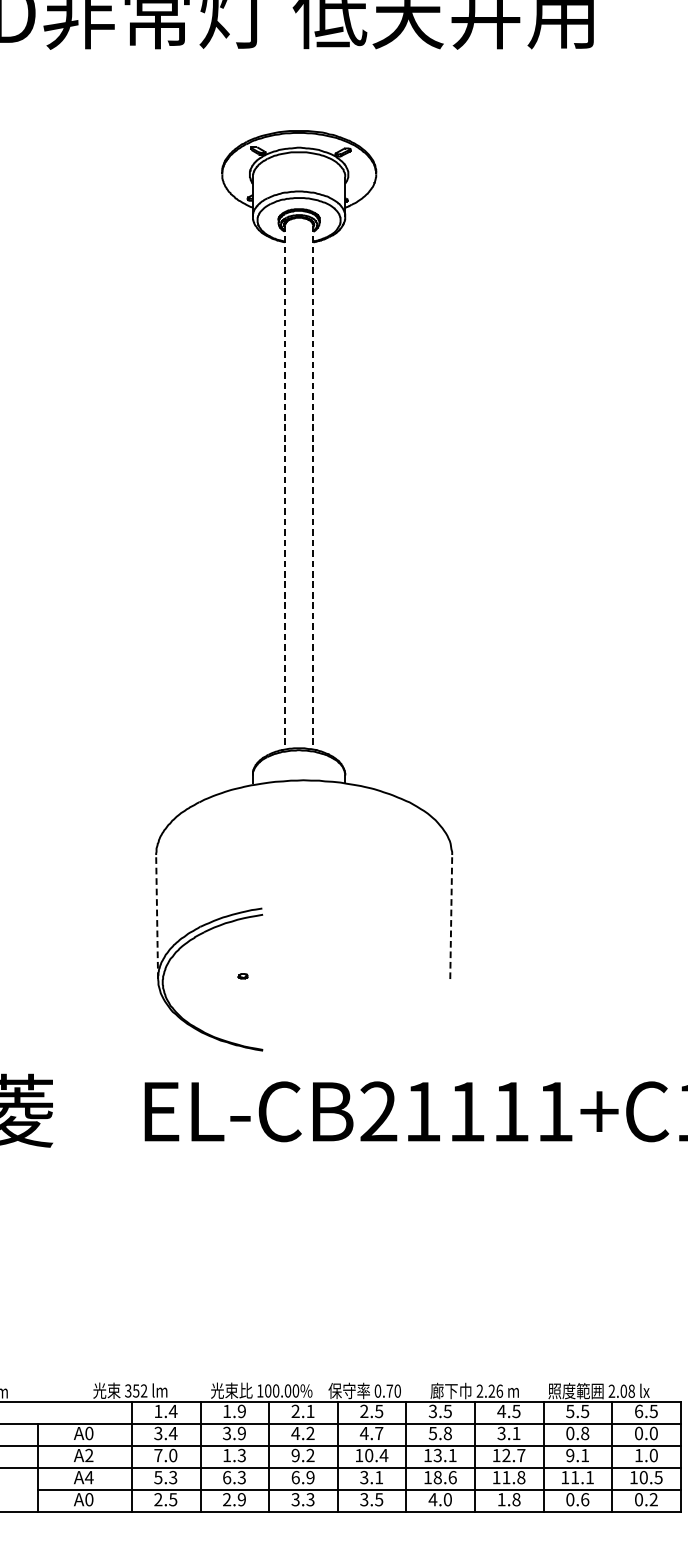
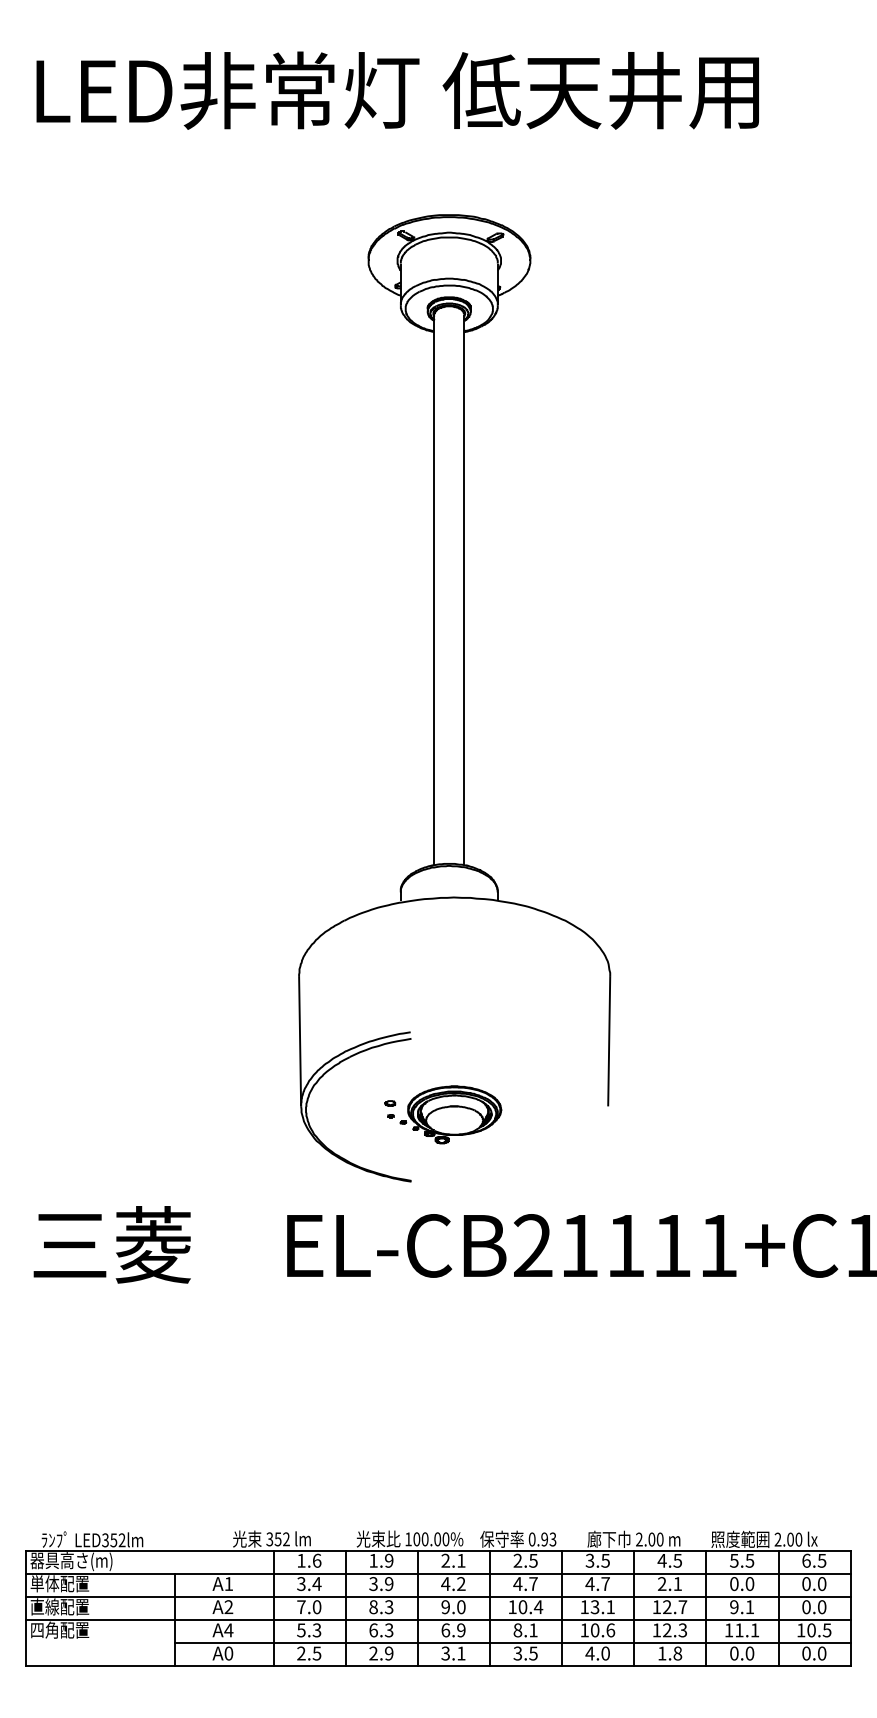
line: (284, 488) -> (434, 590), dashed -> solid
line: (313, 488) -> (464, 590), dashed -> solid
line: (157, 916) -> (300, 1040), dashed -> solid
line: (451, 916) -> (609, 1040), dashed -> solid
part: (294, 986) -> (444, 1114), added
text: (393, 1391) -> (548, 1539), 0.70 -> 0.93
text: (495, 1391) -> (655, 1539), 2.26 -> 2.00
text: (631, 1391) -> (798, 1539), 2.08 -> 2.00
text: (172, 1411) -> (316, 1560), 1.4 -> 1.6
text: (88, 1433) -> (228, 1584), A0 -> A1
text: (440, 1433) -> (597, 1584), 5.8 -> 4.7
text: (500, 1433) -> (661, 1584), 3.1 -> 2.1
text: (584, 1433) -> (749, 1583), 0.8 -> 0.0
text: (226, 1455) -> (373, 1607), 1.3 -> 8.3
text: (310, 1455) -> (461, 1607), 9.2 -> 9.0
text: (638, 1455) -> (806, 1607), 1.0 -> 0.0
text: (363, 1477) -> (517, 1630), 3.1 -> 8.1
text: (437, 1477) -> (594, 1630), 18.6 -> 10.6
text: (514, 1477) -> (675, 1630), 11.8 -> 12.3
text: (310, 1499) -> (461, 1653), 3.3 -> 3.1
text: (584, 1499) -> (749, 1653), 0.6 -> 0.0
text: (653, 1499) -> (821, 1653), 0.2 -> 0.0

